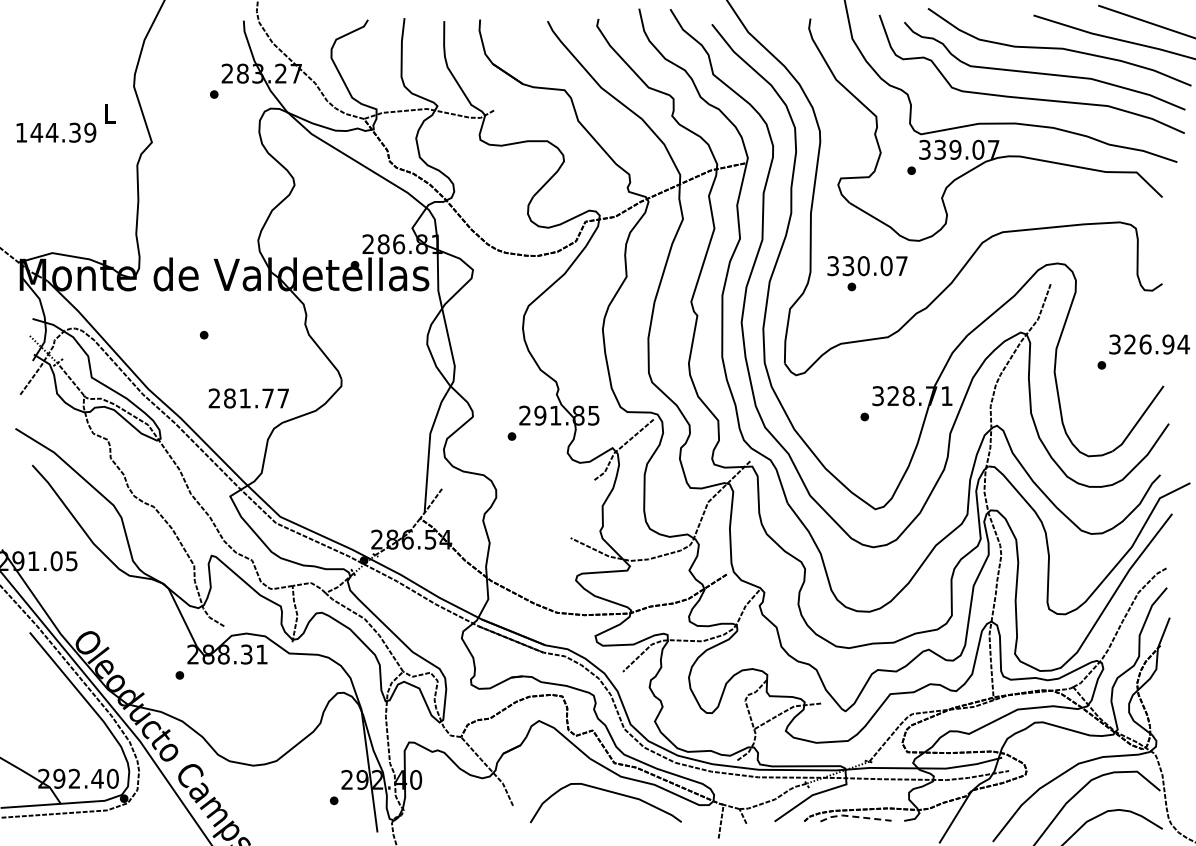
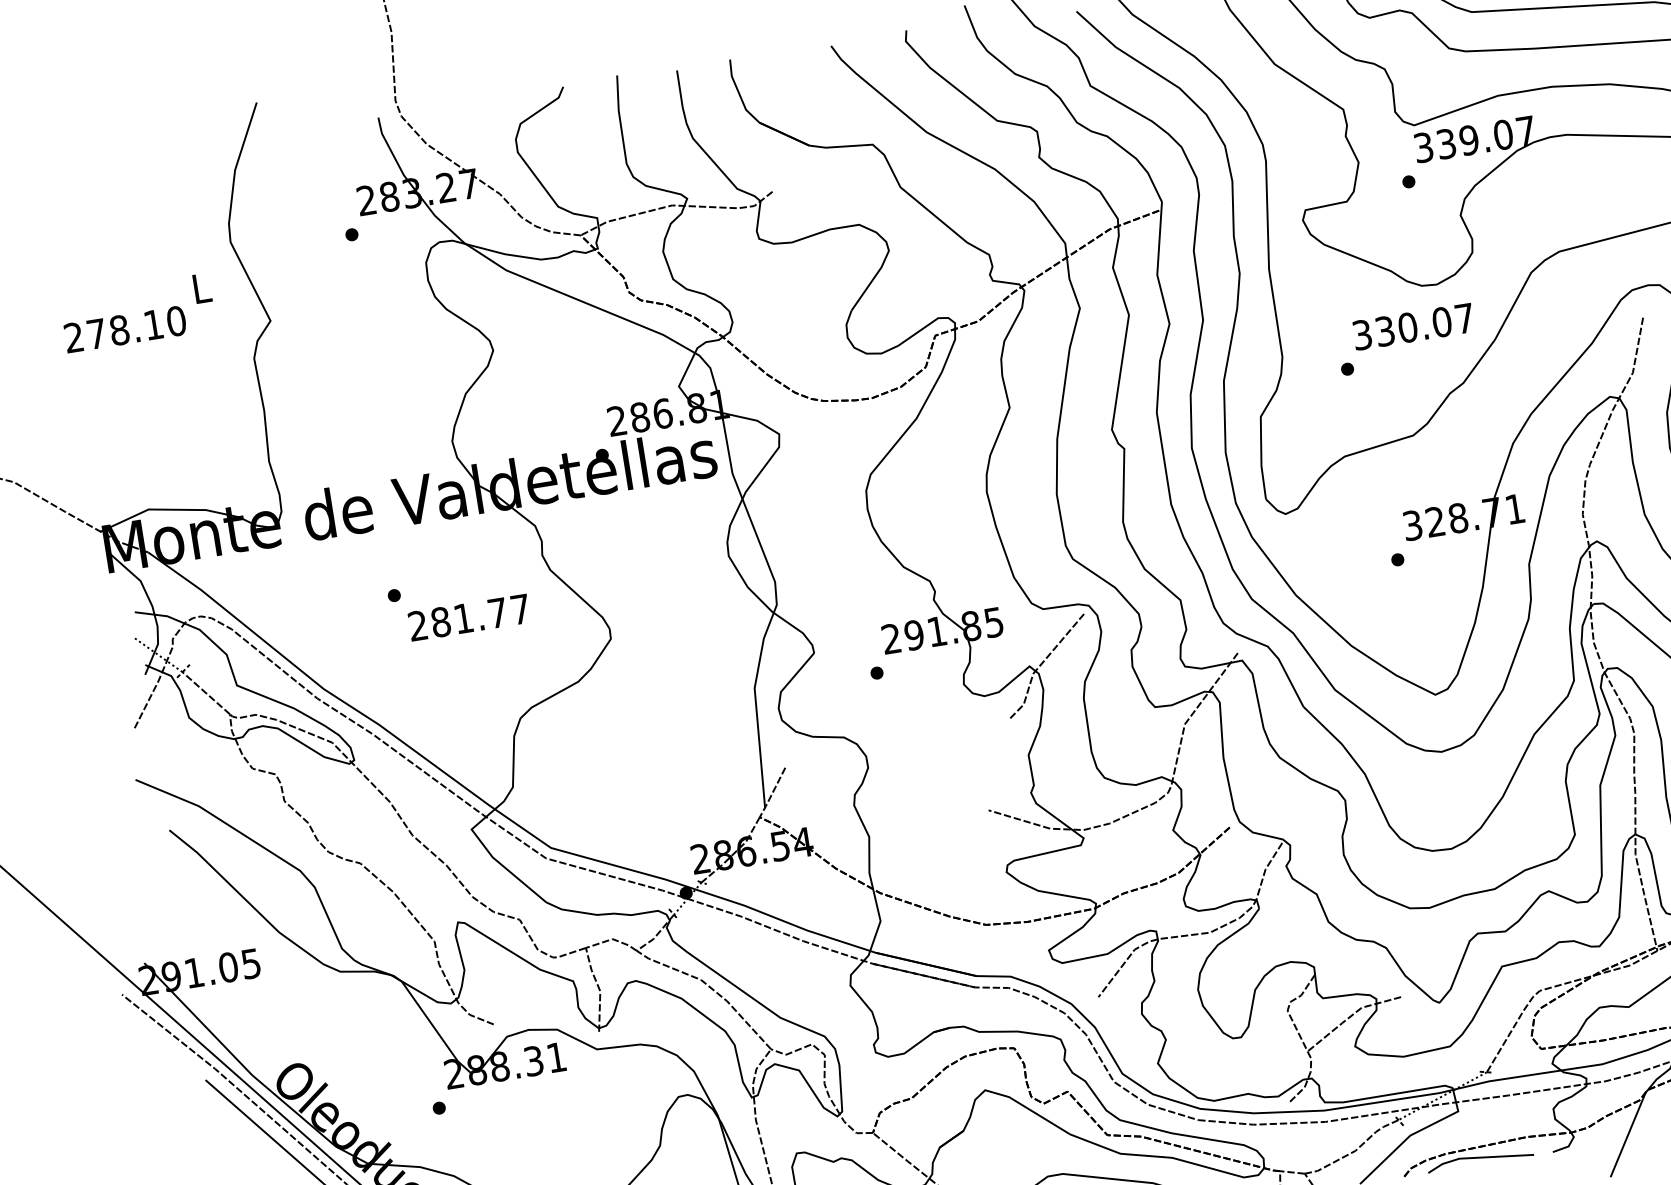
text: (55, 132) -> (124, 329), 144.39 -> 278.10
text: (867, 266) -> (1413, 327), moved
text: (248, 398) -> (468, 617), moved
line: (854, 816) -> (1477, 1157), dashed -> solid

